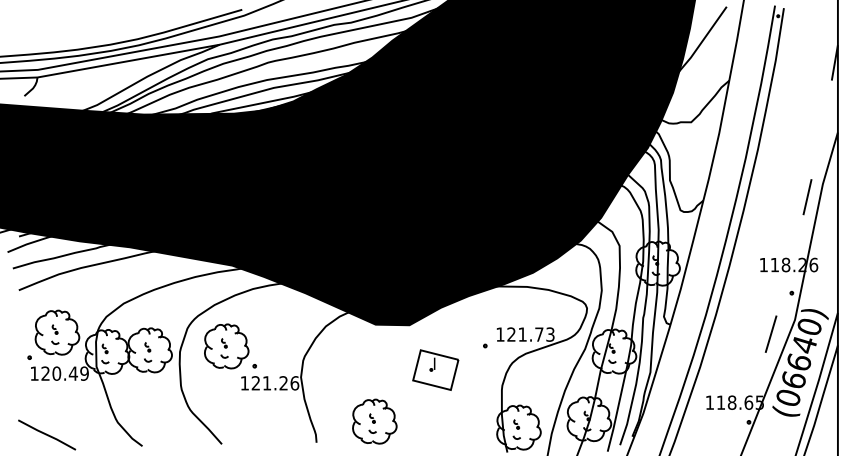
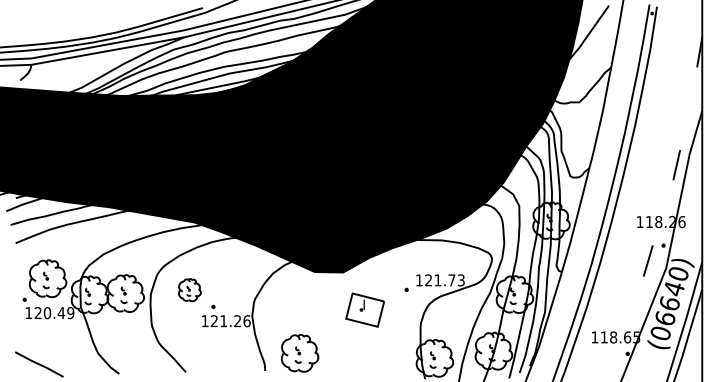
line: (771, 333) -> (648, 260), moved
part: (226, 345) -> (189, 289), size x0.6
part: (374, 421) -> (299, 353), moved

